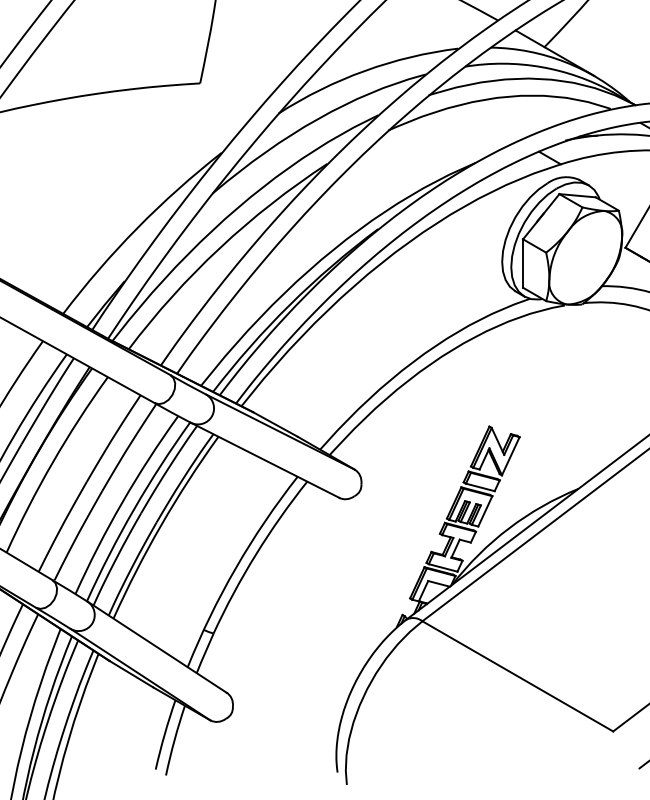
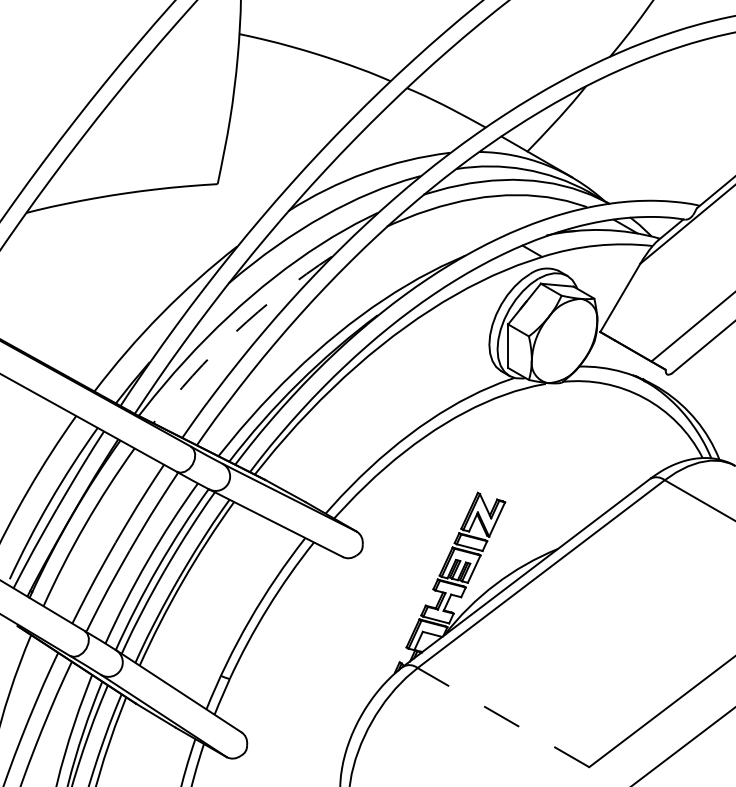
arc: (219, 248) -> (235, 332), solid -> dashed
line: (517, 676) -> (503, 717), solid -> dashed

